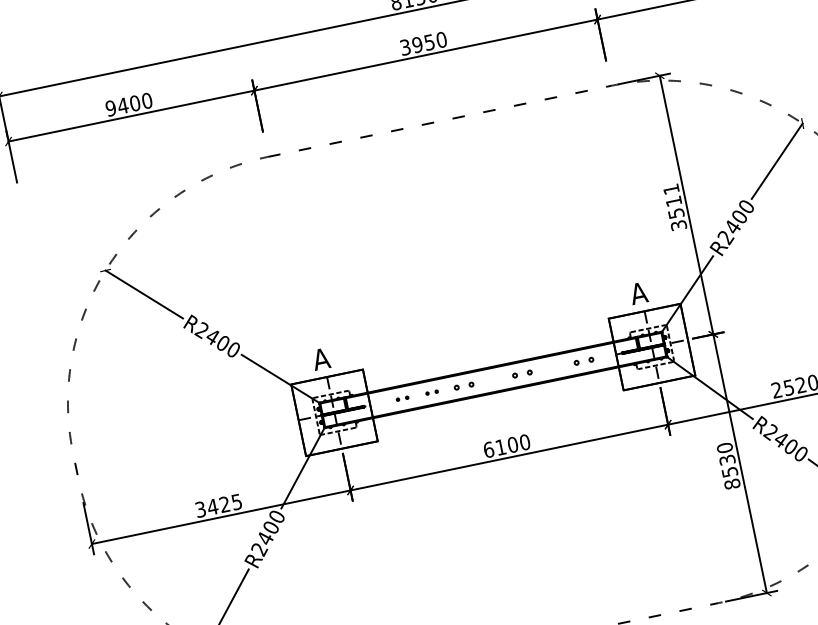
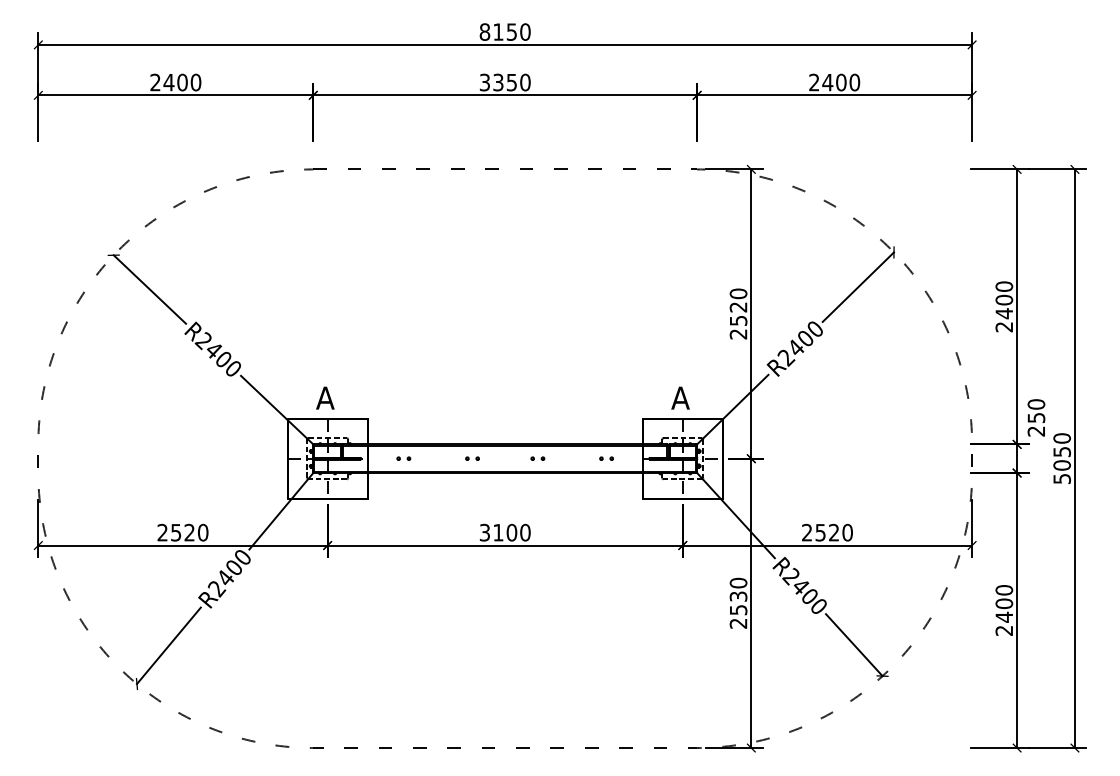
text: (417, 44) -> (498, 82), 3950 -> 3350
text: (110, 108) -> (155, 82), 9400 -> 2400
text: (674, 206) -> (738, 313), 3511 -> 2520
part: (583, 361) -> (606, 458), size x0.62
part: (522, 373) -> (537, 458), size x0.62
part: (463, 385) -> (472, 458), size x0.62
part: (431, 392) -> (436, 458), removed
text: (488, 449) -> (484, 532), 6100 -> 3100
text: (732, 484) -> (738, 623), 8530 -> 2530
text: (218, 505) -> (182, 532), 3425 -> 2520

